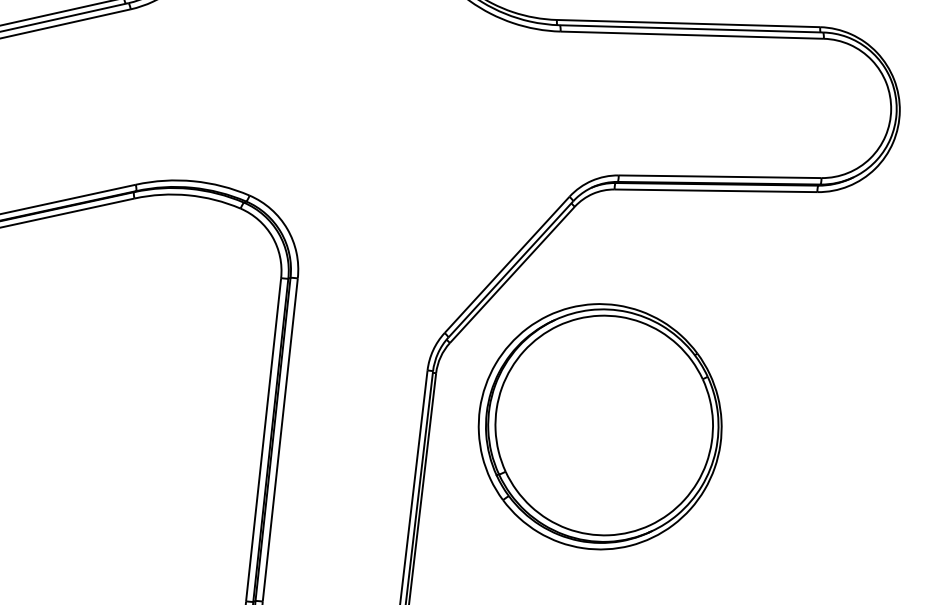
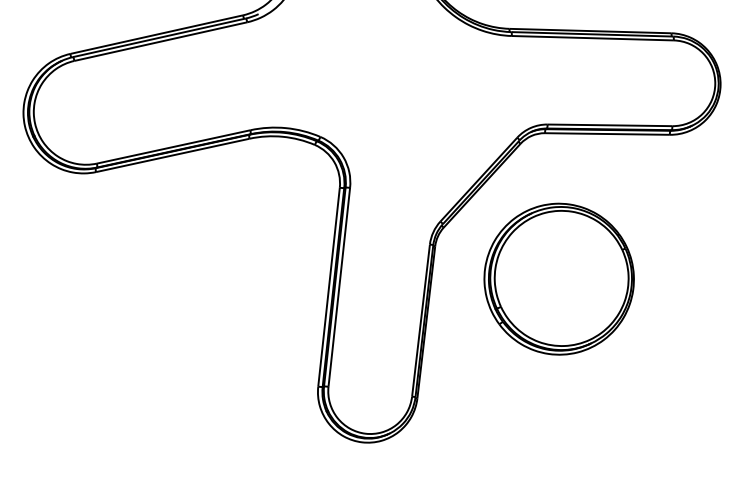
part: (599, 425) -> (558, 278), moved

